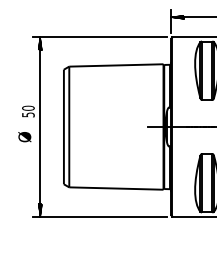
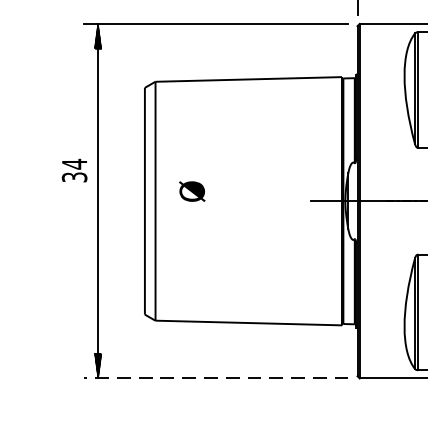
text: (28, 111) -> (74, 170), 50 -> 34
text: (24, 137) -> (191, 192), moved
line: (99, 216) -> (215, 378), solid -> dashed

